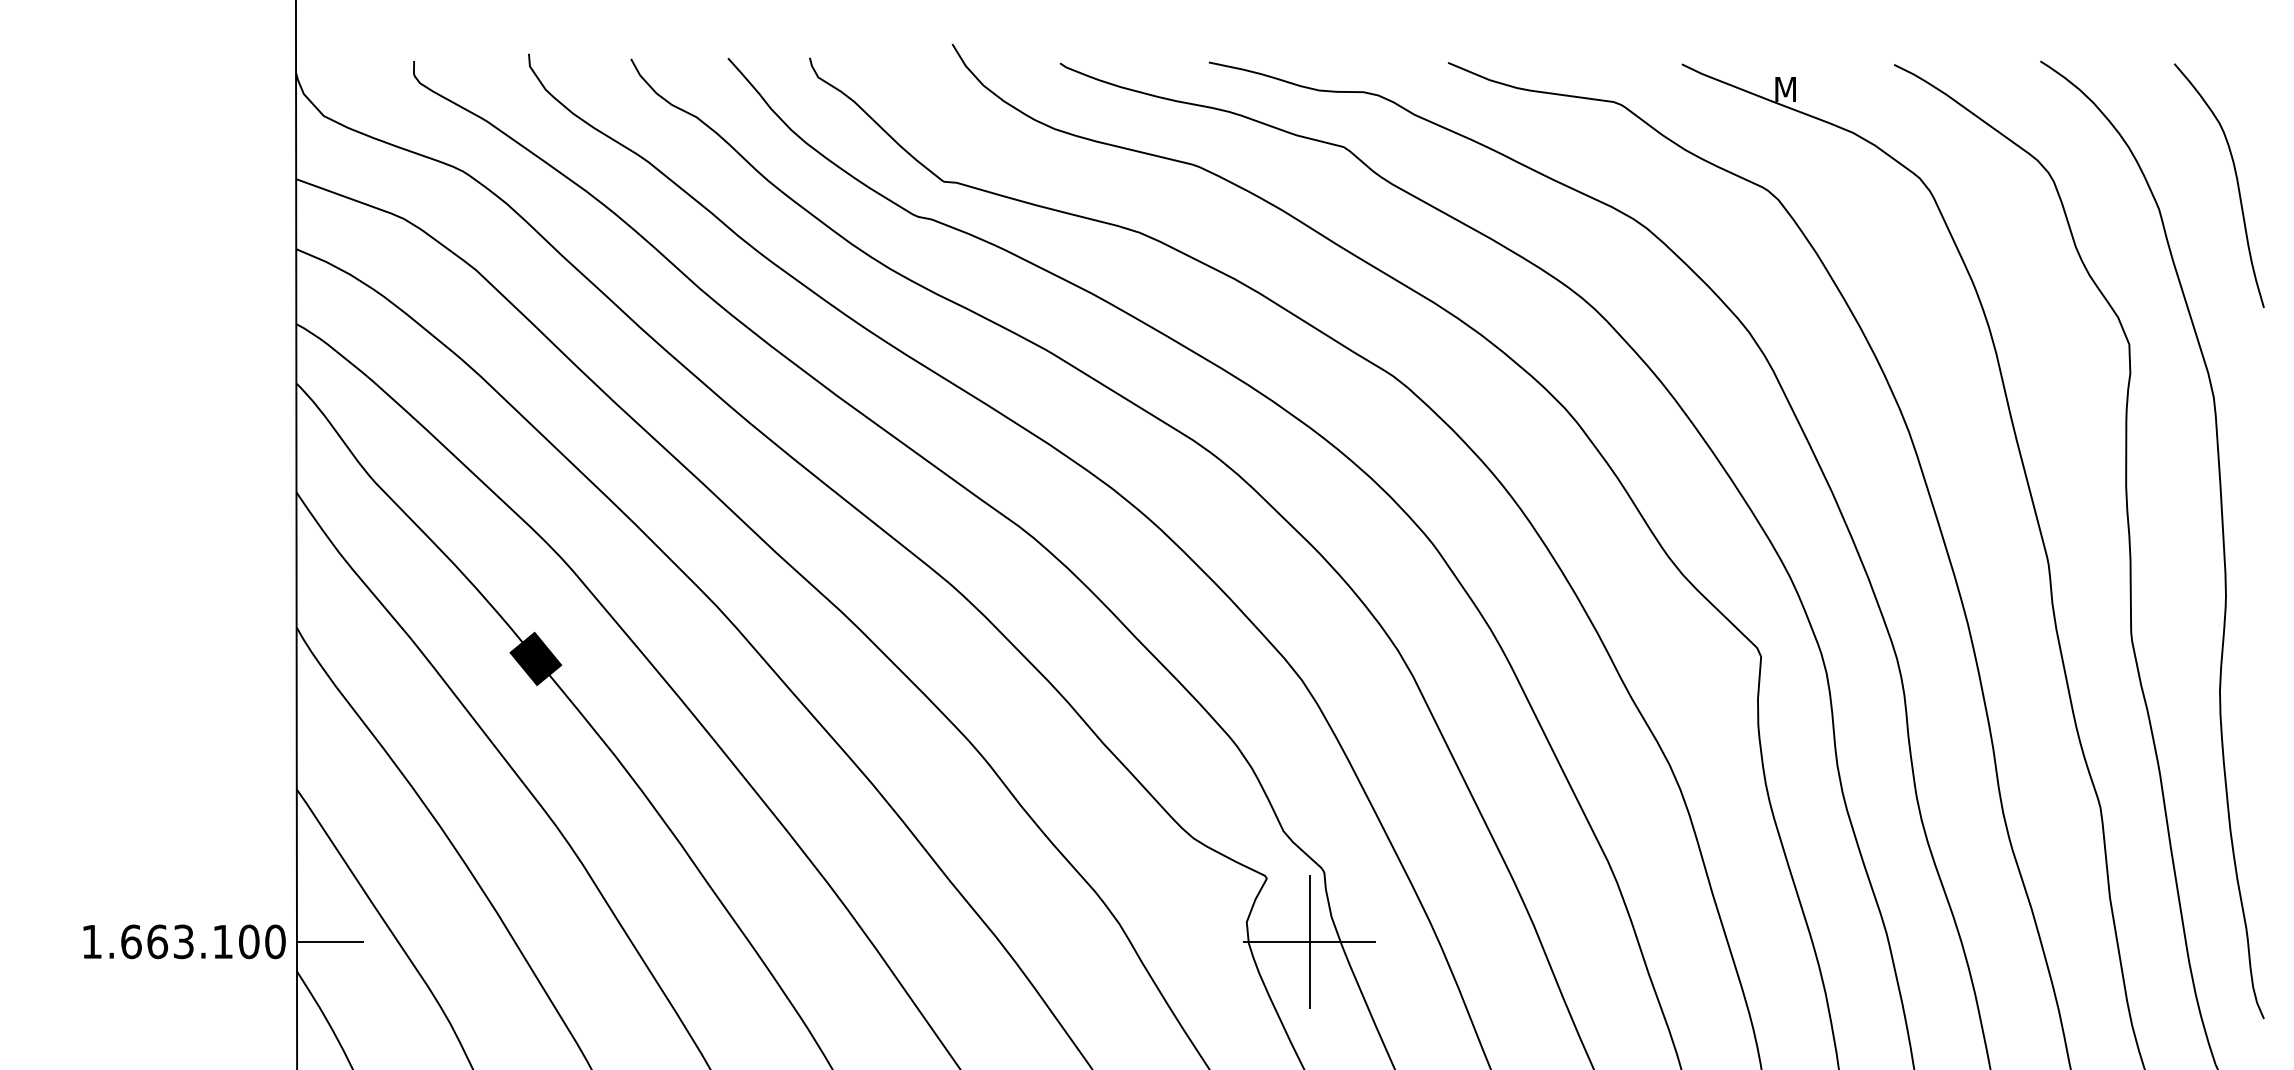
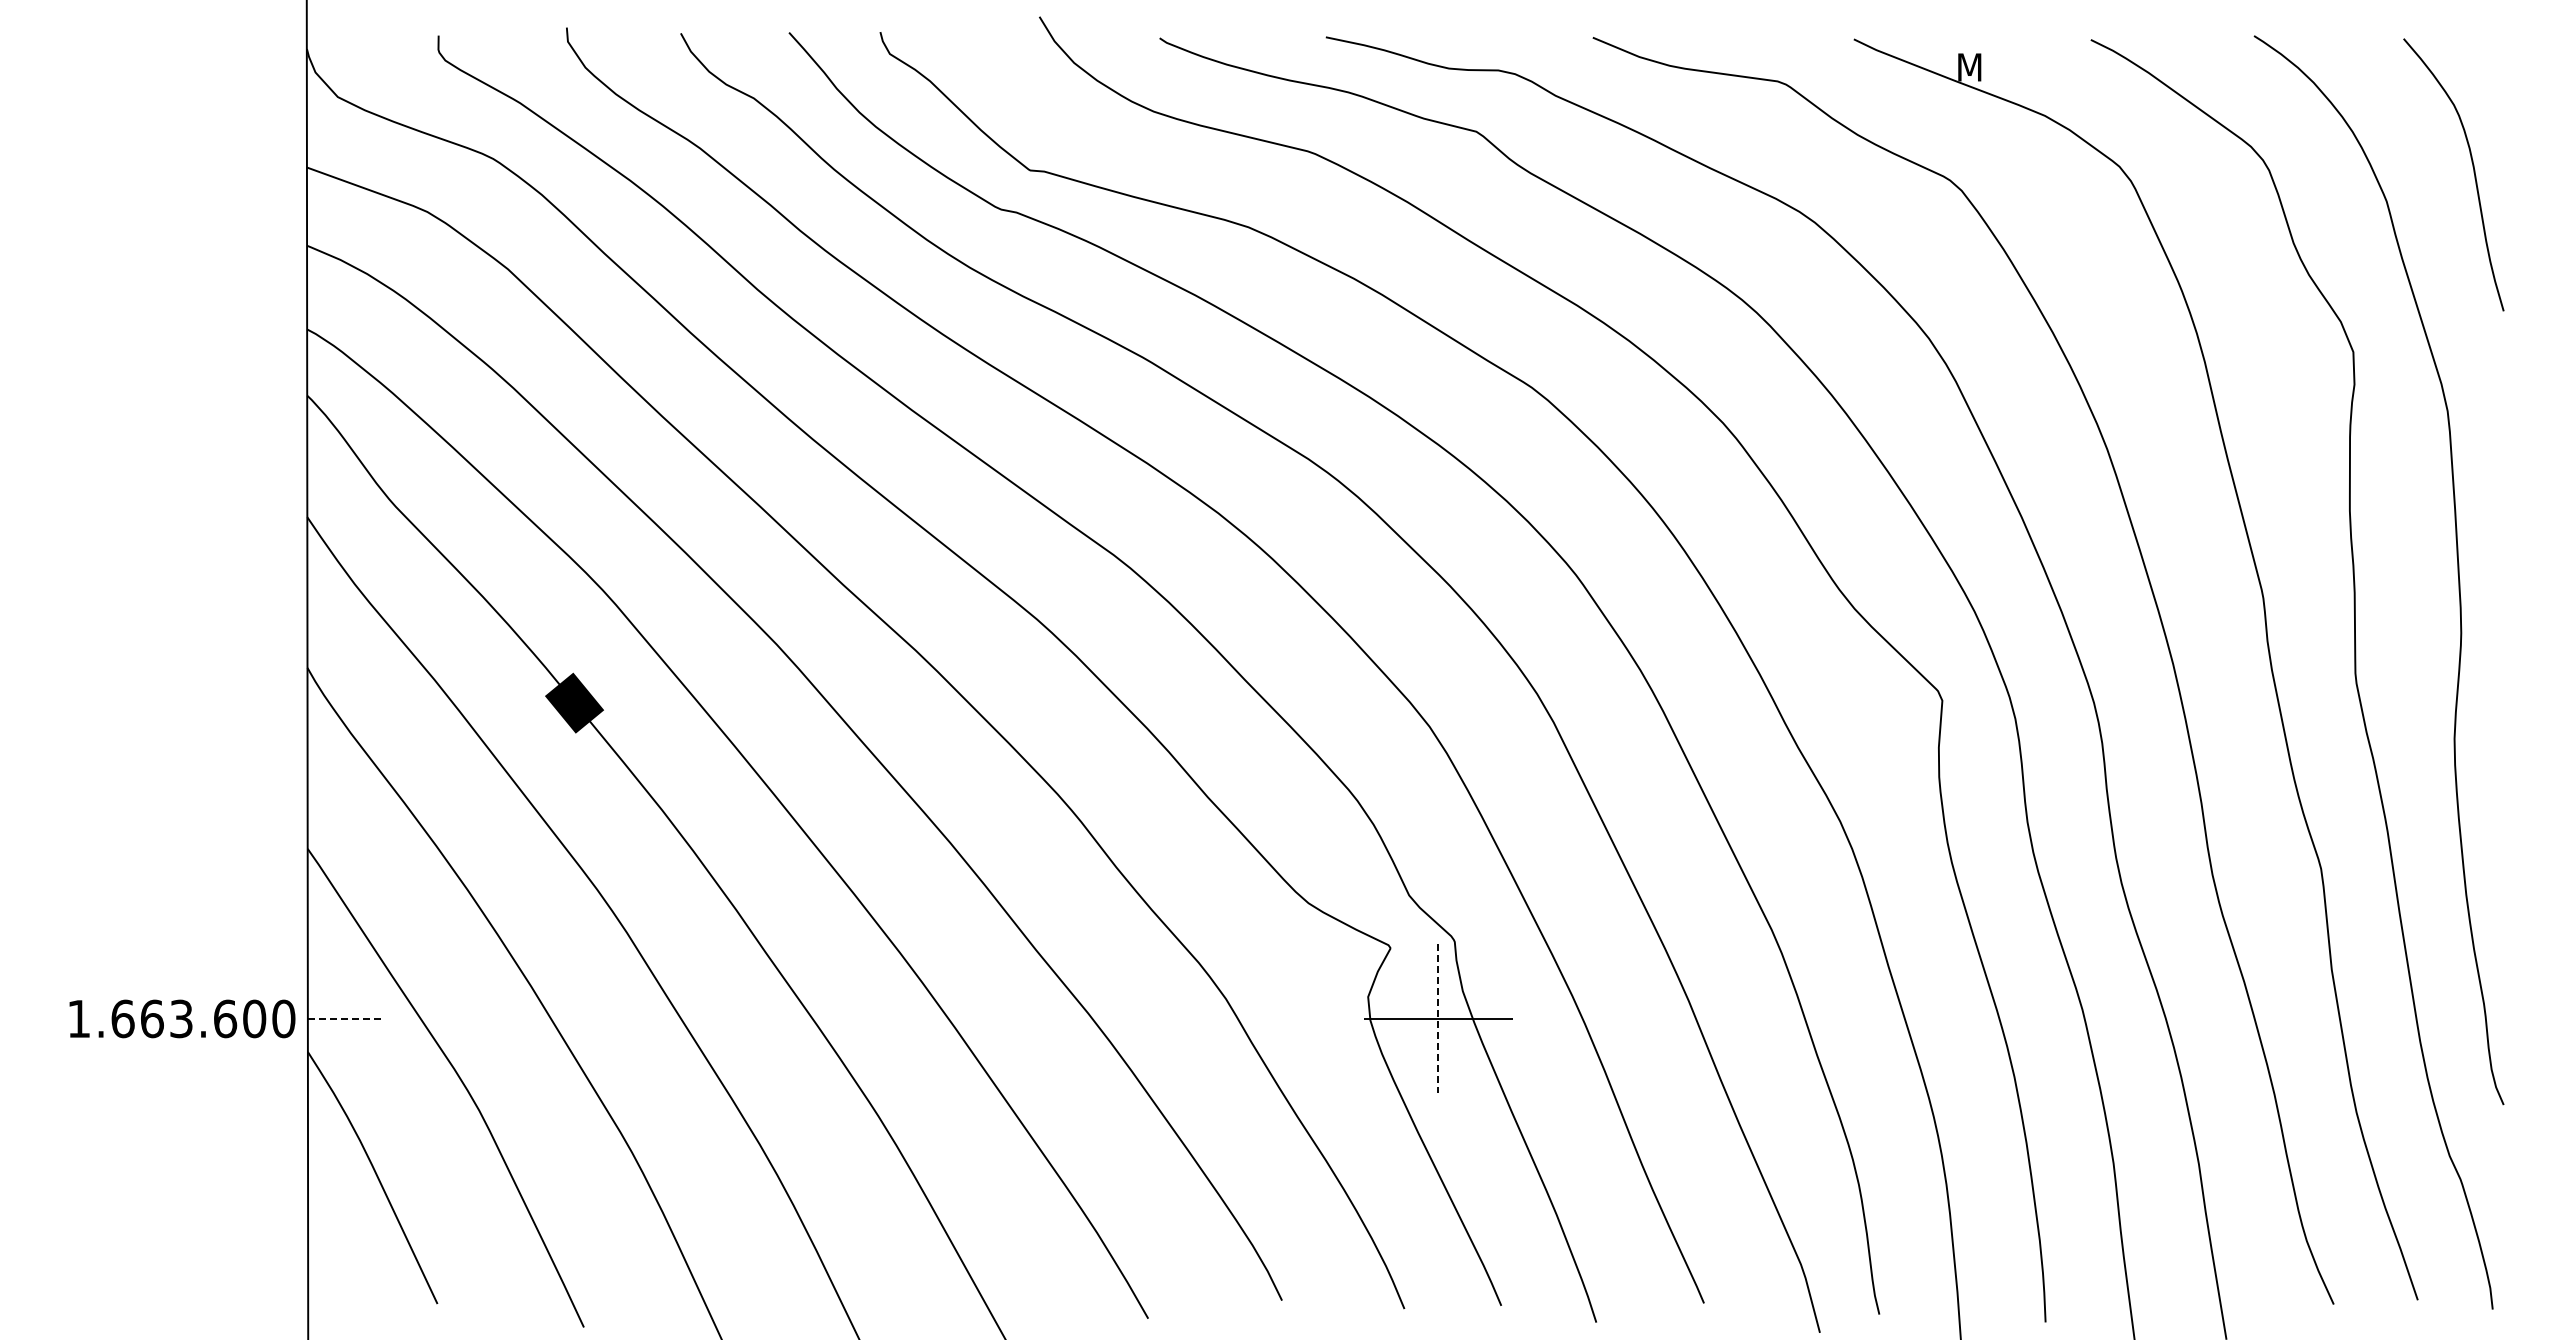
text: (223, 941) -> (225, 1018), 1.663.100 -> 1.663.600
line: (330, 941) -> (345, 1018), solid -> dashed
line: (1309, 941) -> (1438, 1018), solid -> dashed

